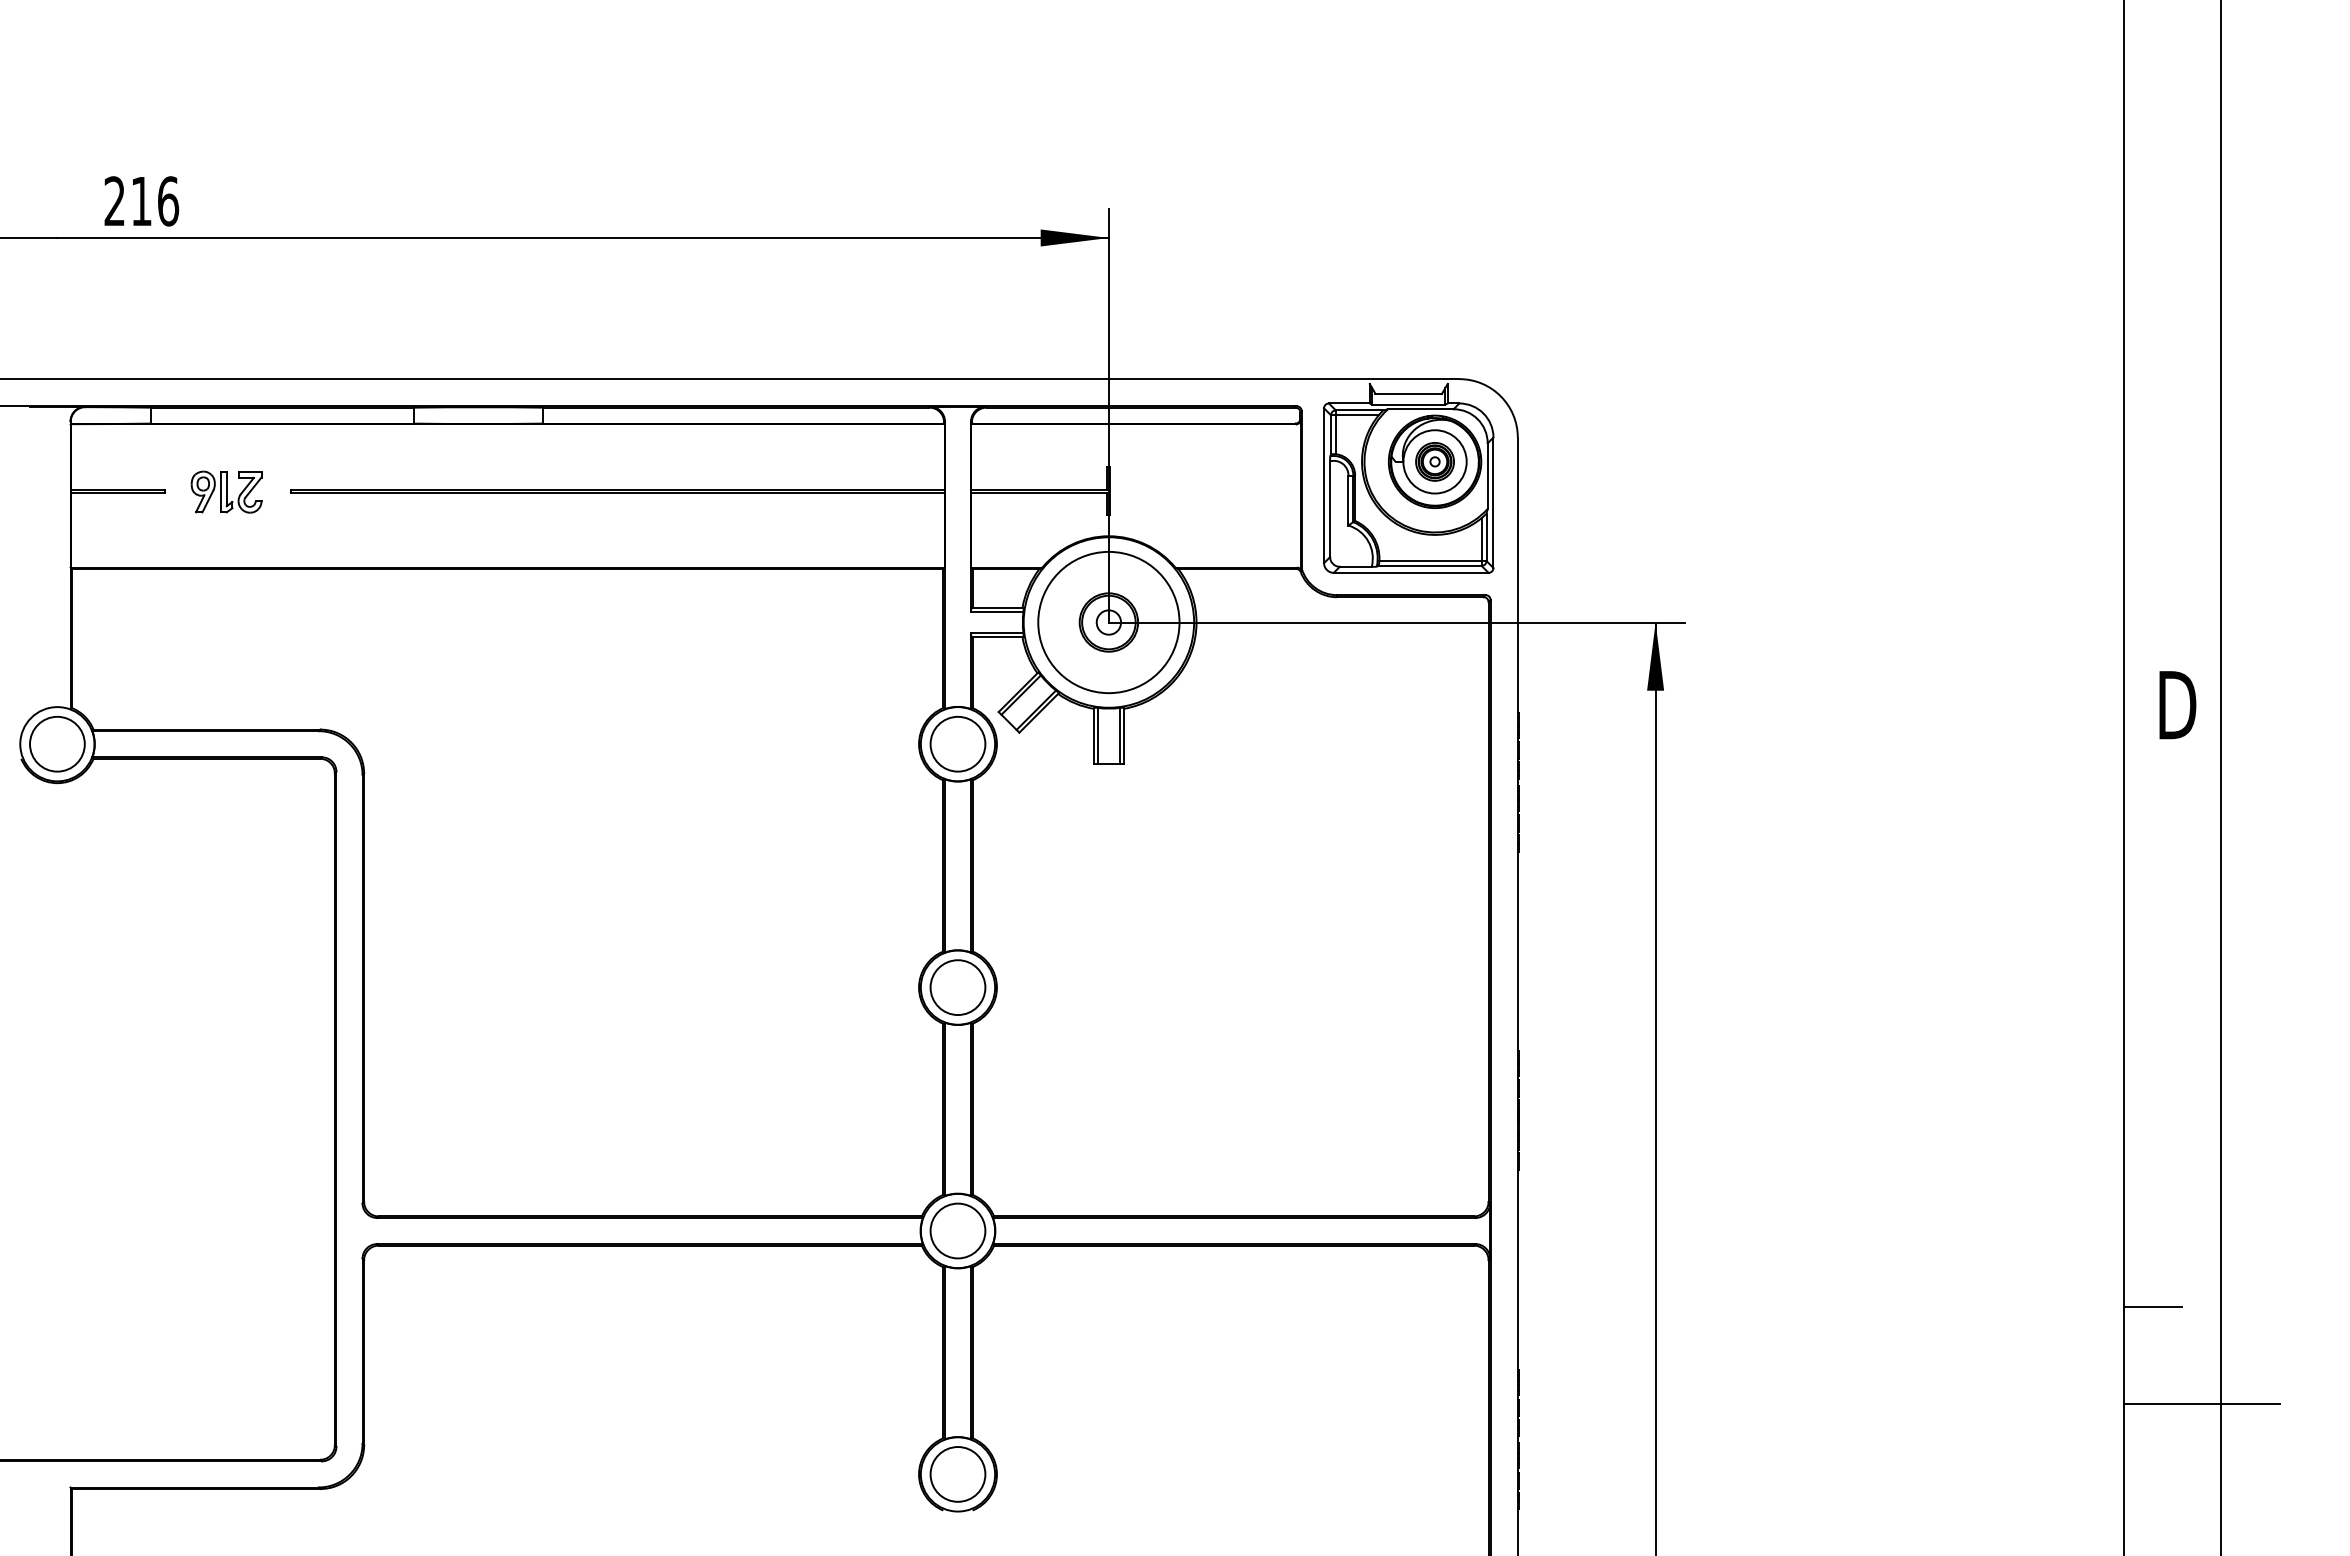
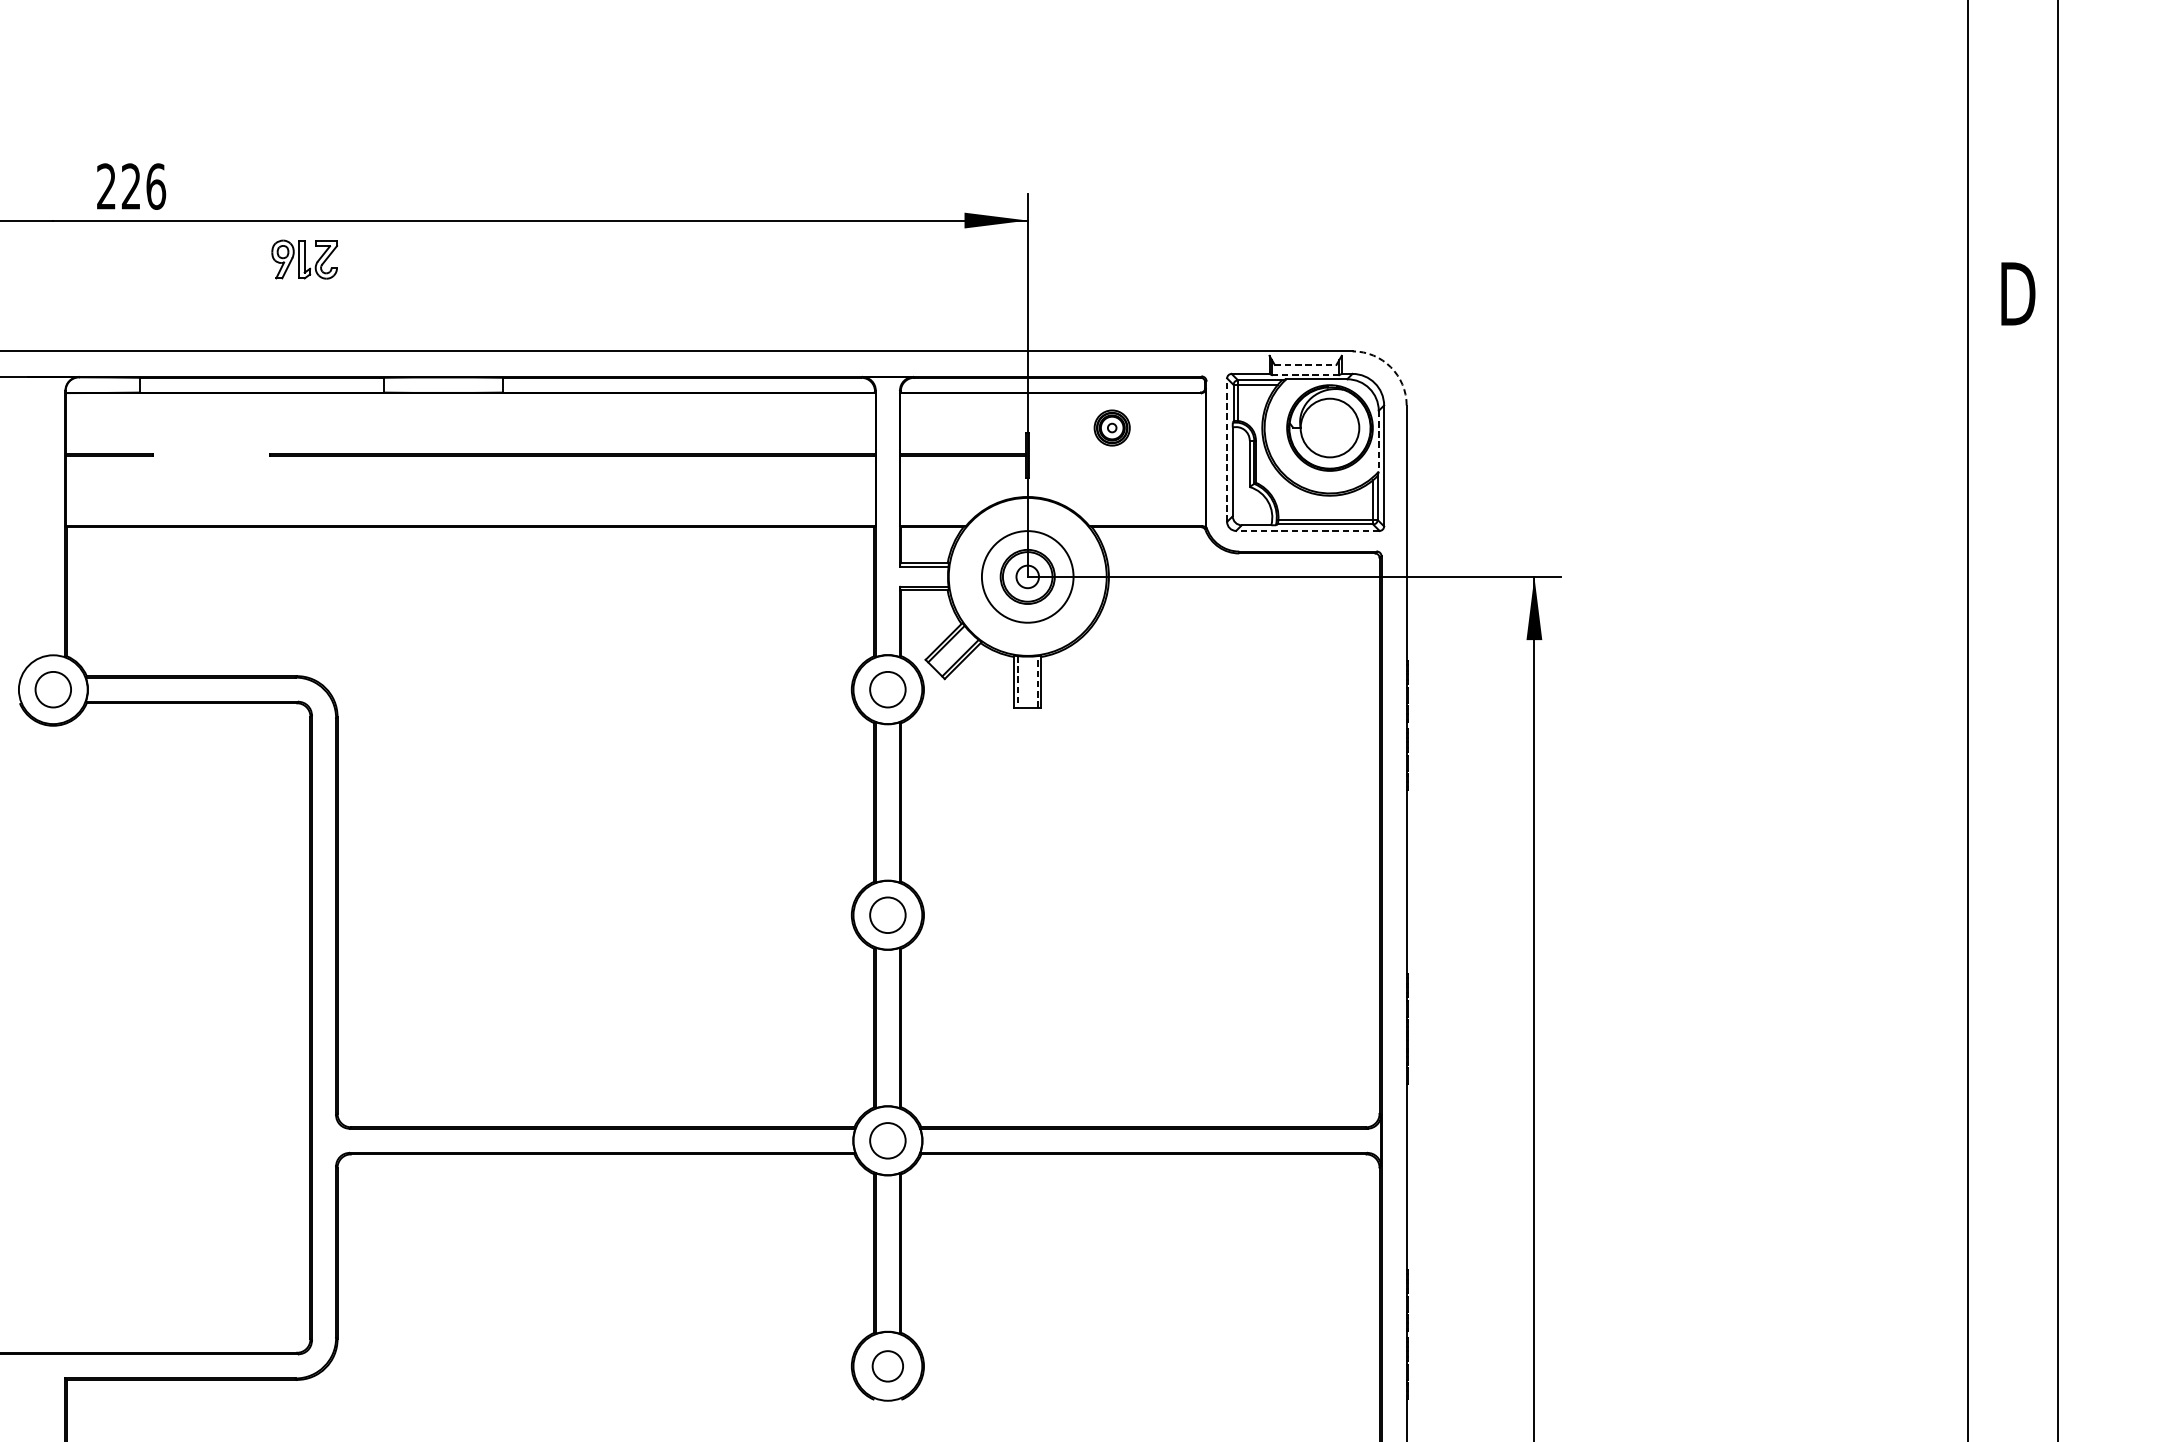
text: (141, 200) -> (131, 185), 216 -> 226
line: (1409, 393) -> (1306, 364), solid -> dashed
arc: (1500, 396) -> (1390, 367), solid -> dashed
line: (1408, 404) -> (1305, 374), solid -> dashed
part: (1434, 461) -> (1111, 427), moved
line: (1487, 476) -> (1378, 441), solid -> dashed
line: (1324, 485) -> (1227, 449), solid -> dashed
part: (226, 491) -> (304, 259), moved
line: (1410, 572) -> (1307, 530), solid -> dashed
circle: (1108, 622) -> (1027, 576), size x0.7
text: (2177, 705) -> (2018, 294), moved
line: (1098, 735) -> (1018, 681), solid -> dashed
line: (1119, 735) -> (1037, 681), solid -> dashed
circle: (57, 743) -> (53, 689), size x0.7
circle: (957, 743) -> (887, 689), size x0.7
circle: (957, 987) -> (887, 915), size x0.7
circle: (957, 1230) -> (887, 1140), size x0.7
line: (2152, 1306) -> (1994, 1210), removed
line: (2201, 1404) -> (2040, 1301), removed
circle: (957, 1474) -> (887, 1366), size x0.6

